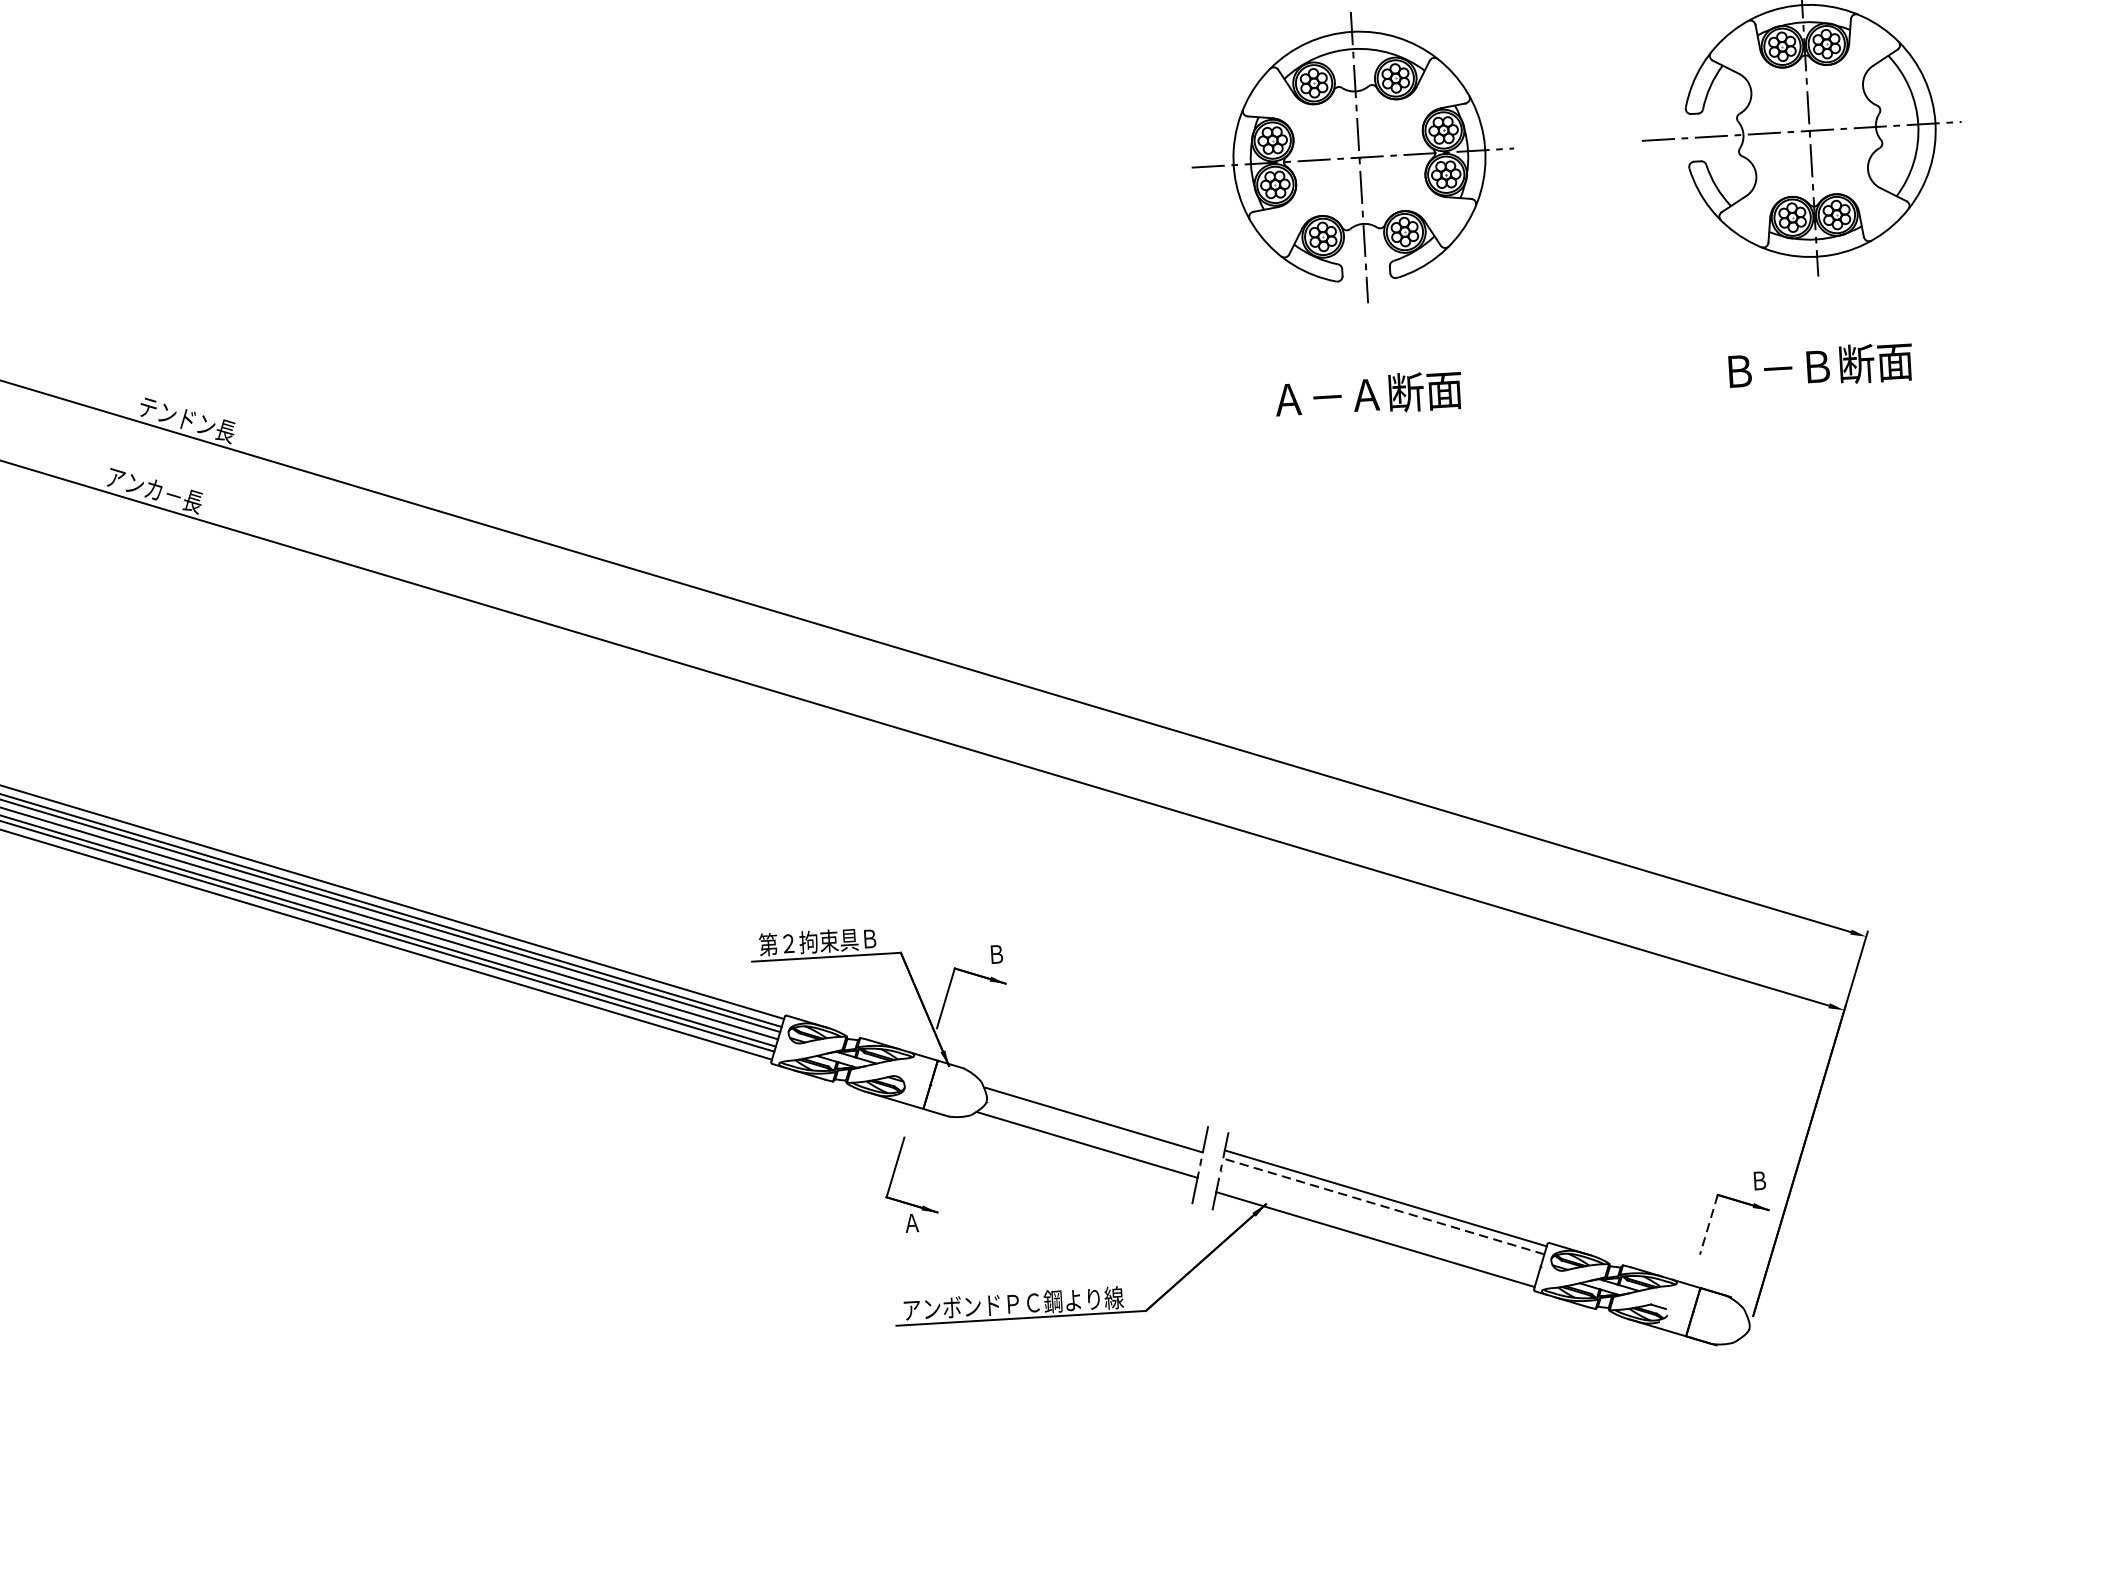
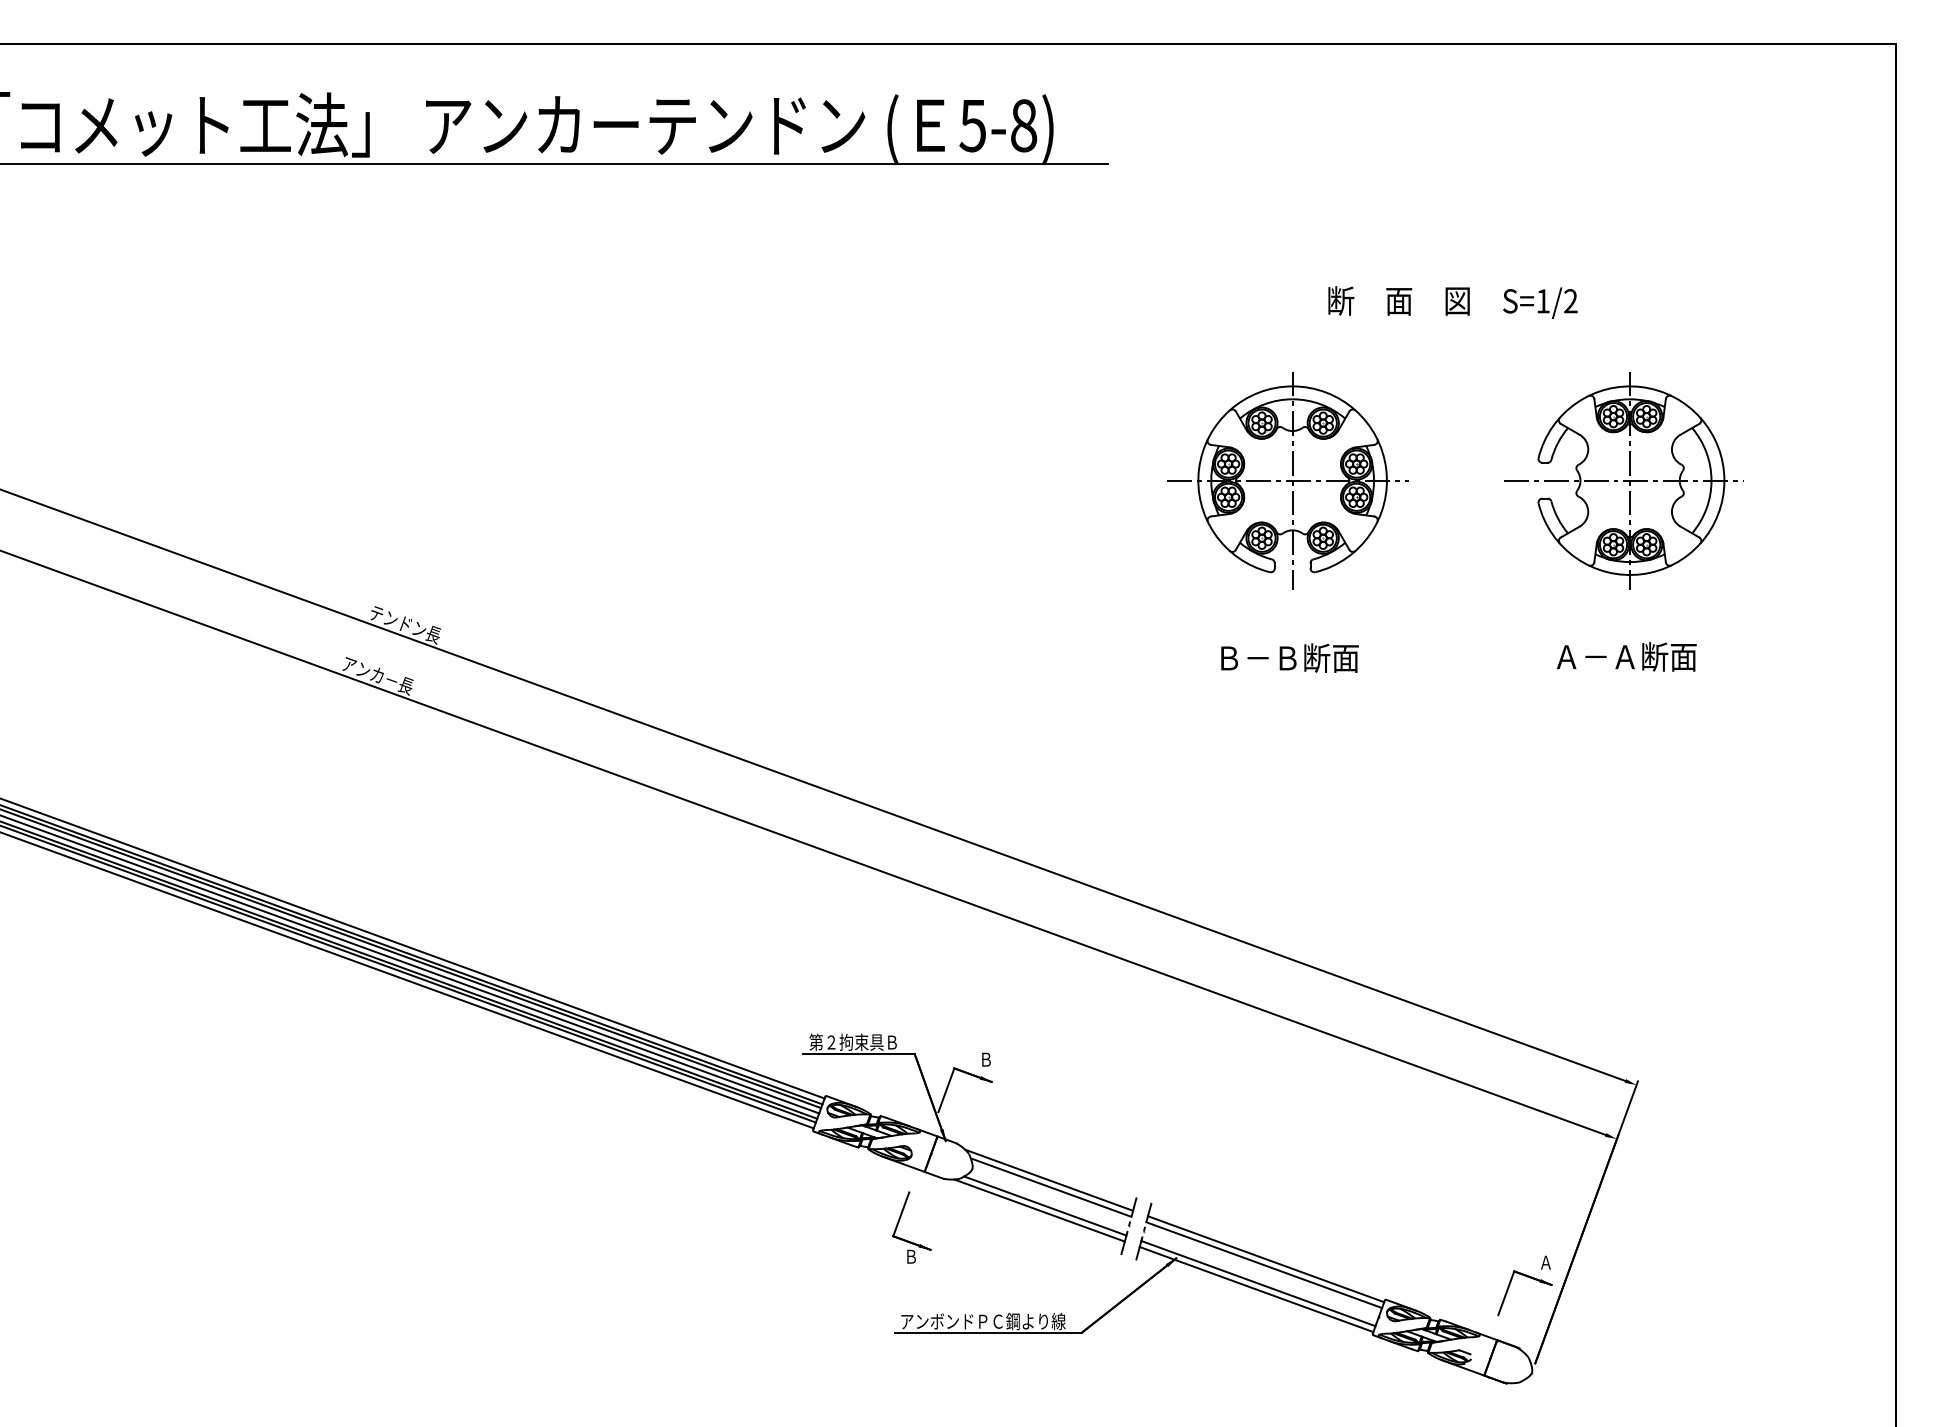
text: (1777, 369) -> (1595, 657), Ｂ－Ｂ断面 -> Ａ－Ａ断面
text: (1326, 397) -> (1257, 658), Ａ－Ａ断面 -> Ｂ－Ｂ断面
line: (1090, 1109) -> (1049, 1179), added
line: (1079, 1151) -> (1039, 1210), added
text: (1758, 1180) -> (1545, 1262), Ｂ -> Ａ
line: (1382, 1206) -> (1263, 1265), dashed -> solid
text: (912, 1222) -> (911, 1256), Ａ -> Ｂ
line: (1709, 1225) -> (1506, 1293), dashed -> solid
line: (1377, 1231) -> (1258, 1283), added

